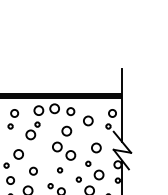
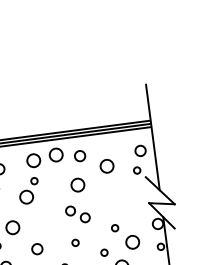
circle: (96, 147) -> (123, 203), removed
part: (64, 150) -> (78, 213), size x0.7

